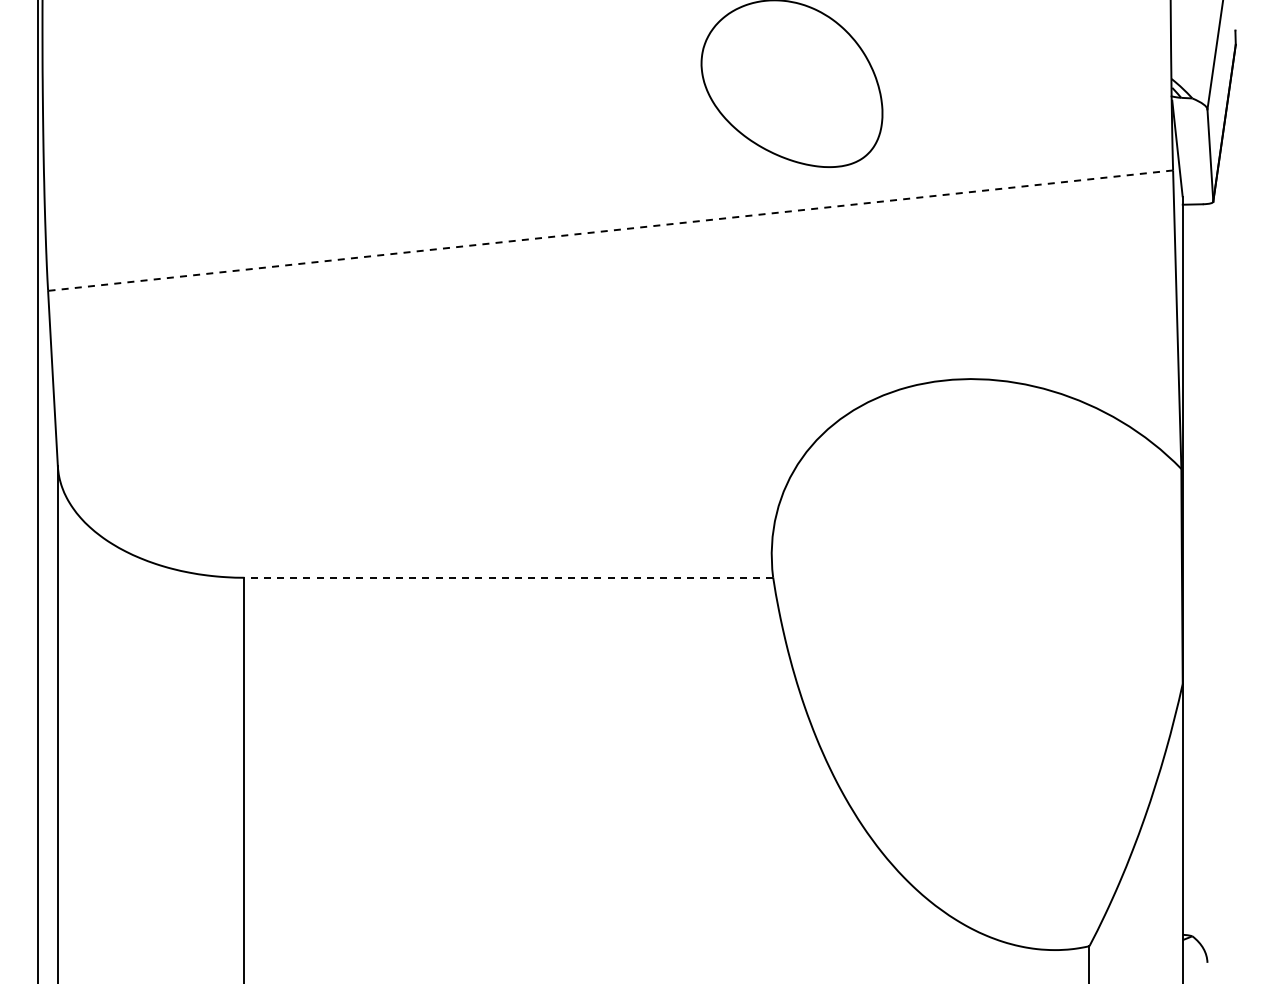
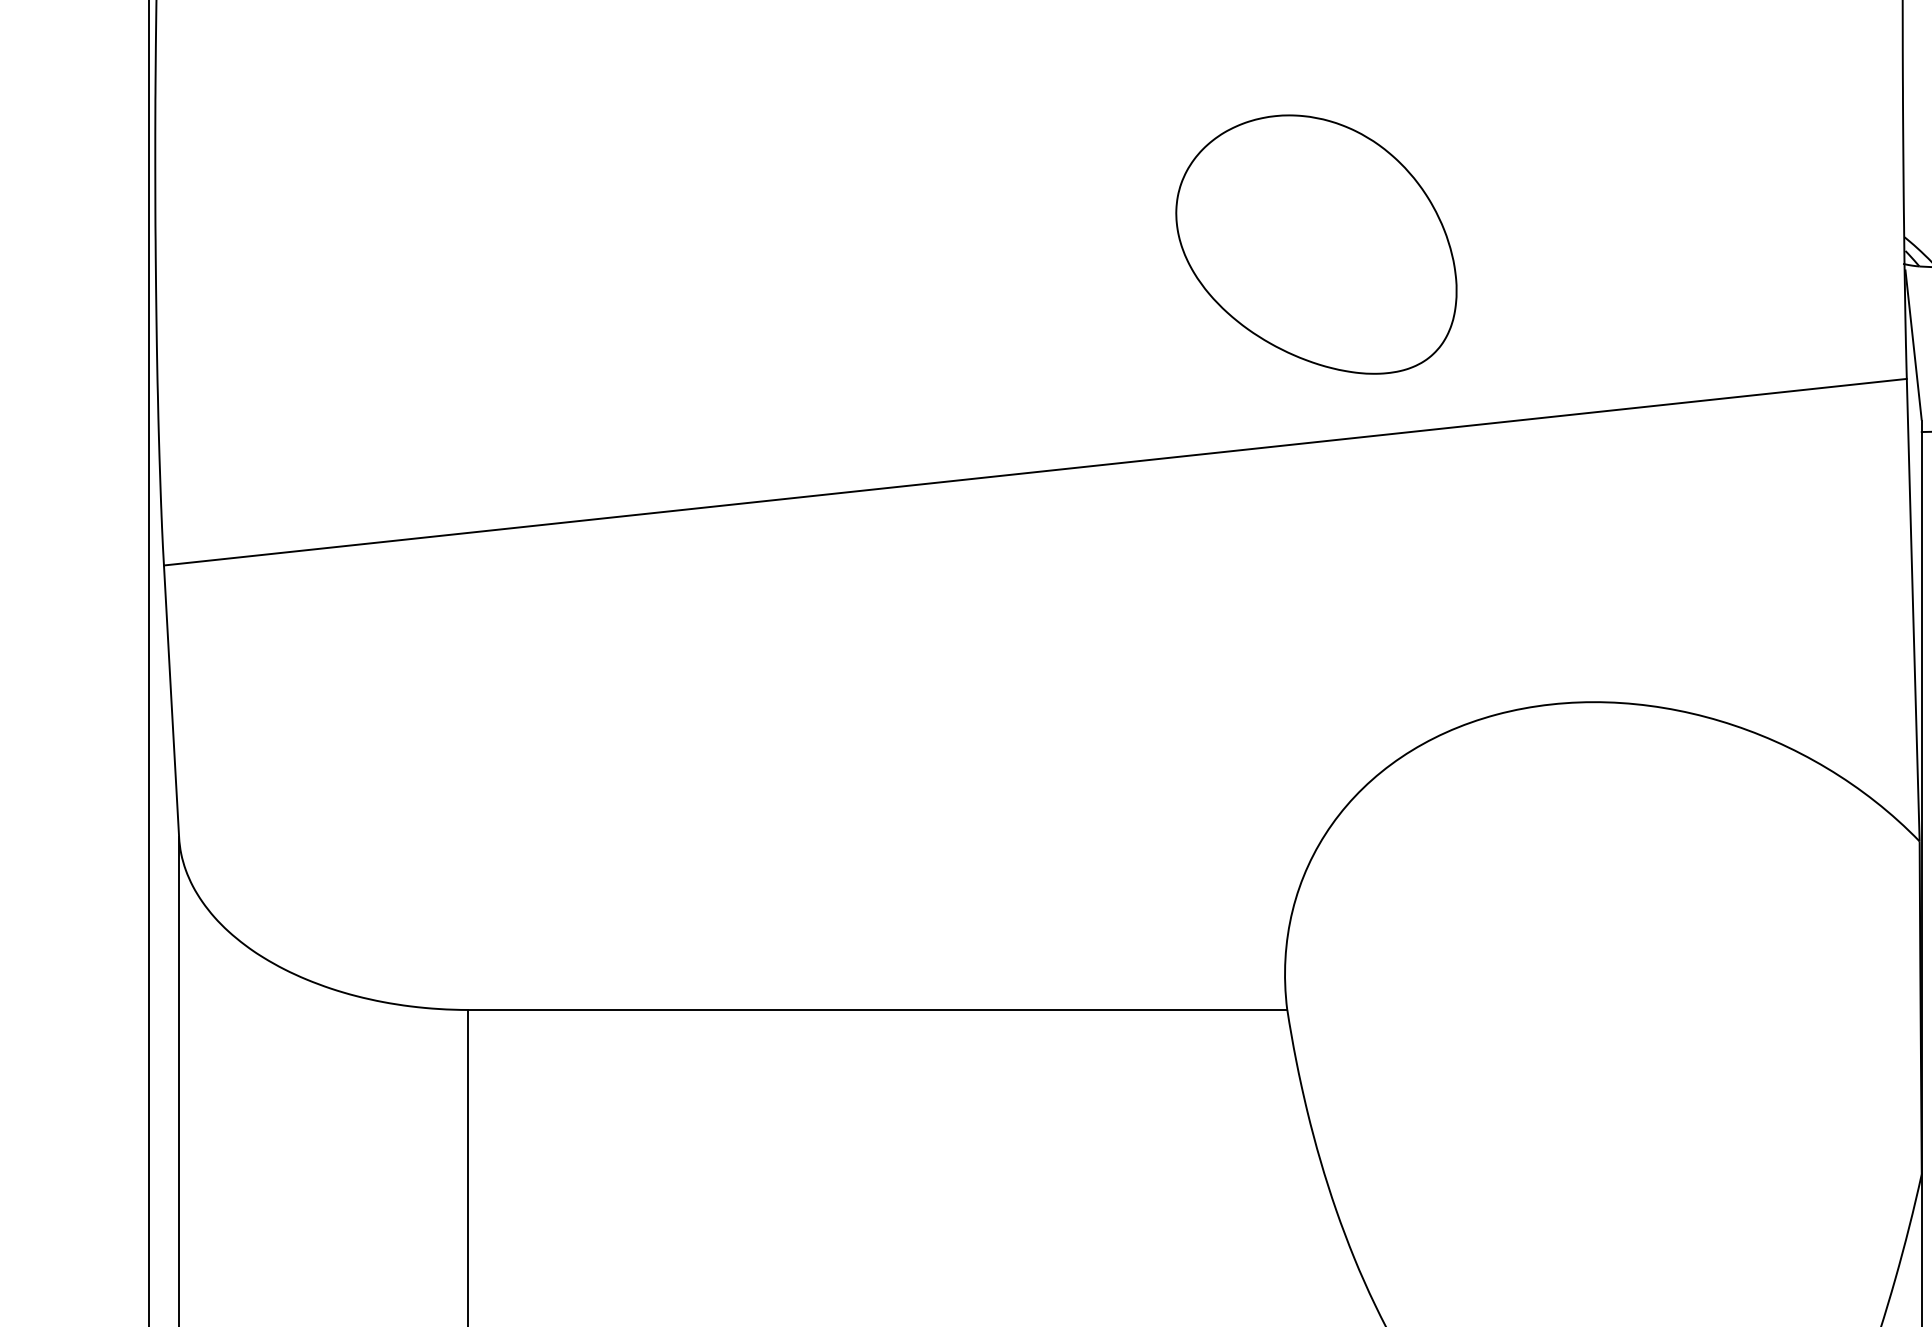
line: (610, 230) -> (1035, 471), dashed -> solid
line: (508, 577) -> (877, 1009), dashed -> solid

